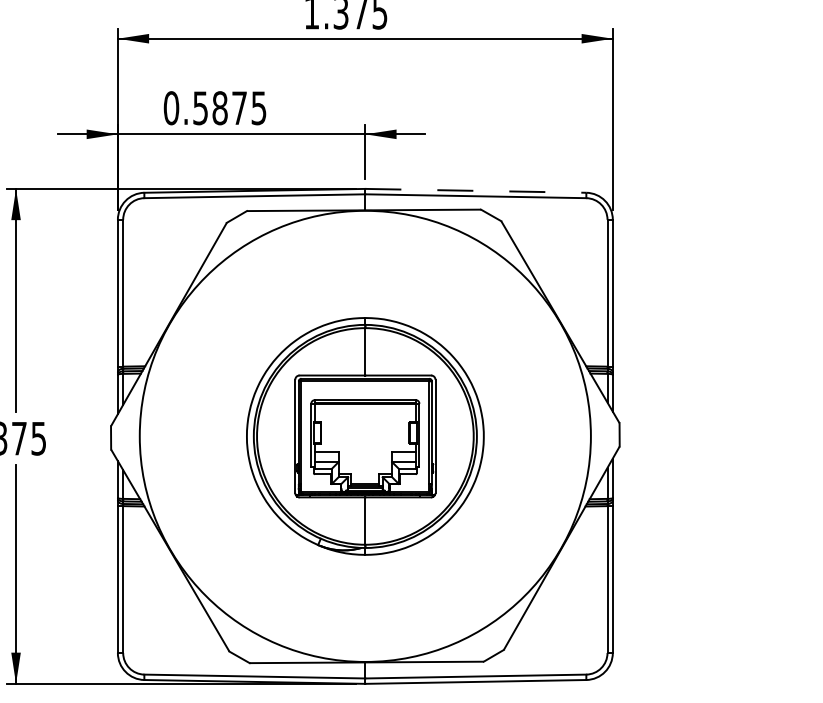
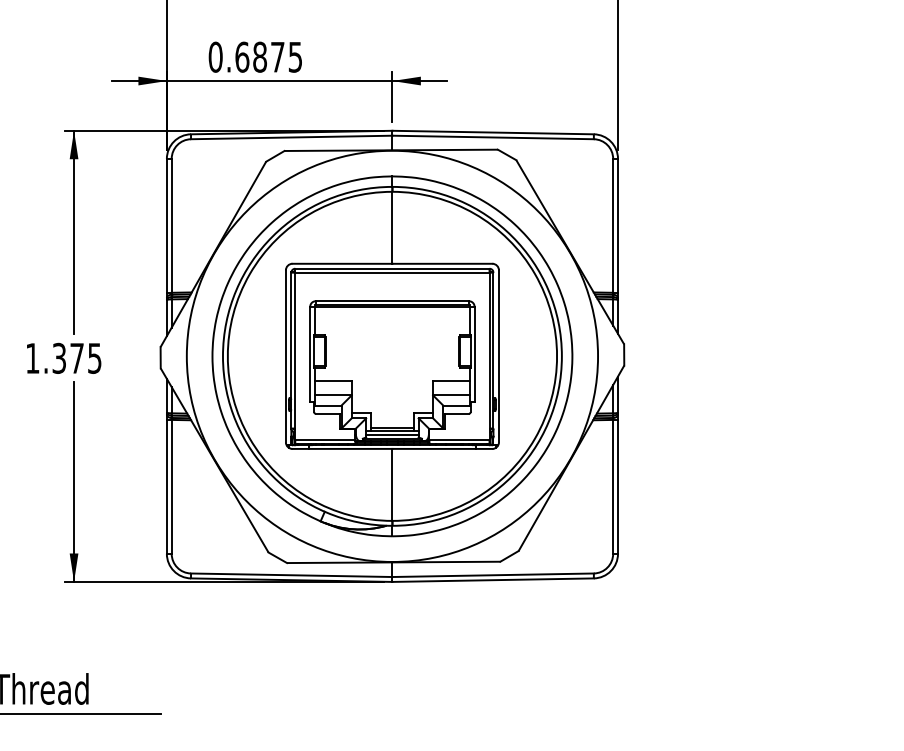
text: (200, 107) -> (242, 56), 0.5875 -> 0.6875
line: (476, 190) -> (493, 132), dashed -> solid
part: (365, 436) -> (392, 356), size x1.67

